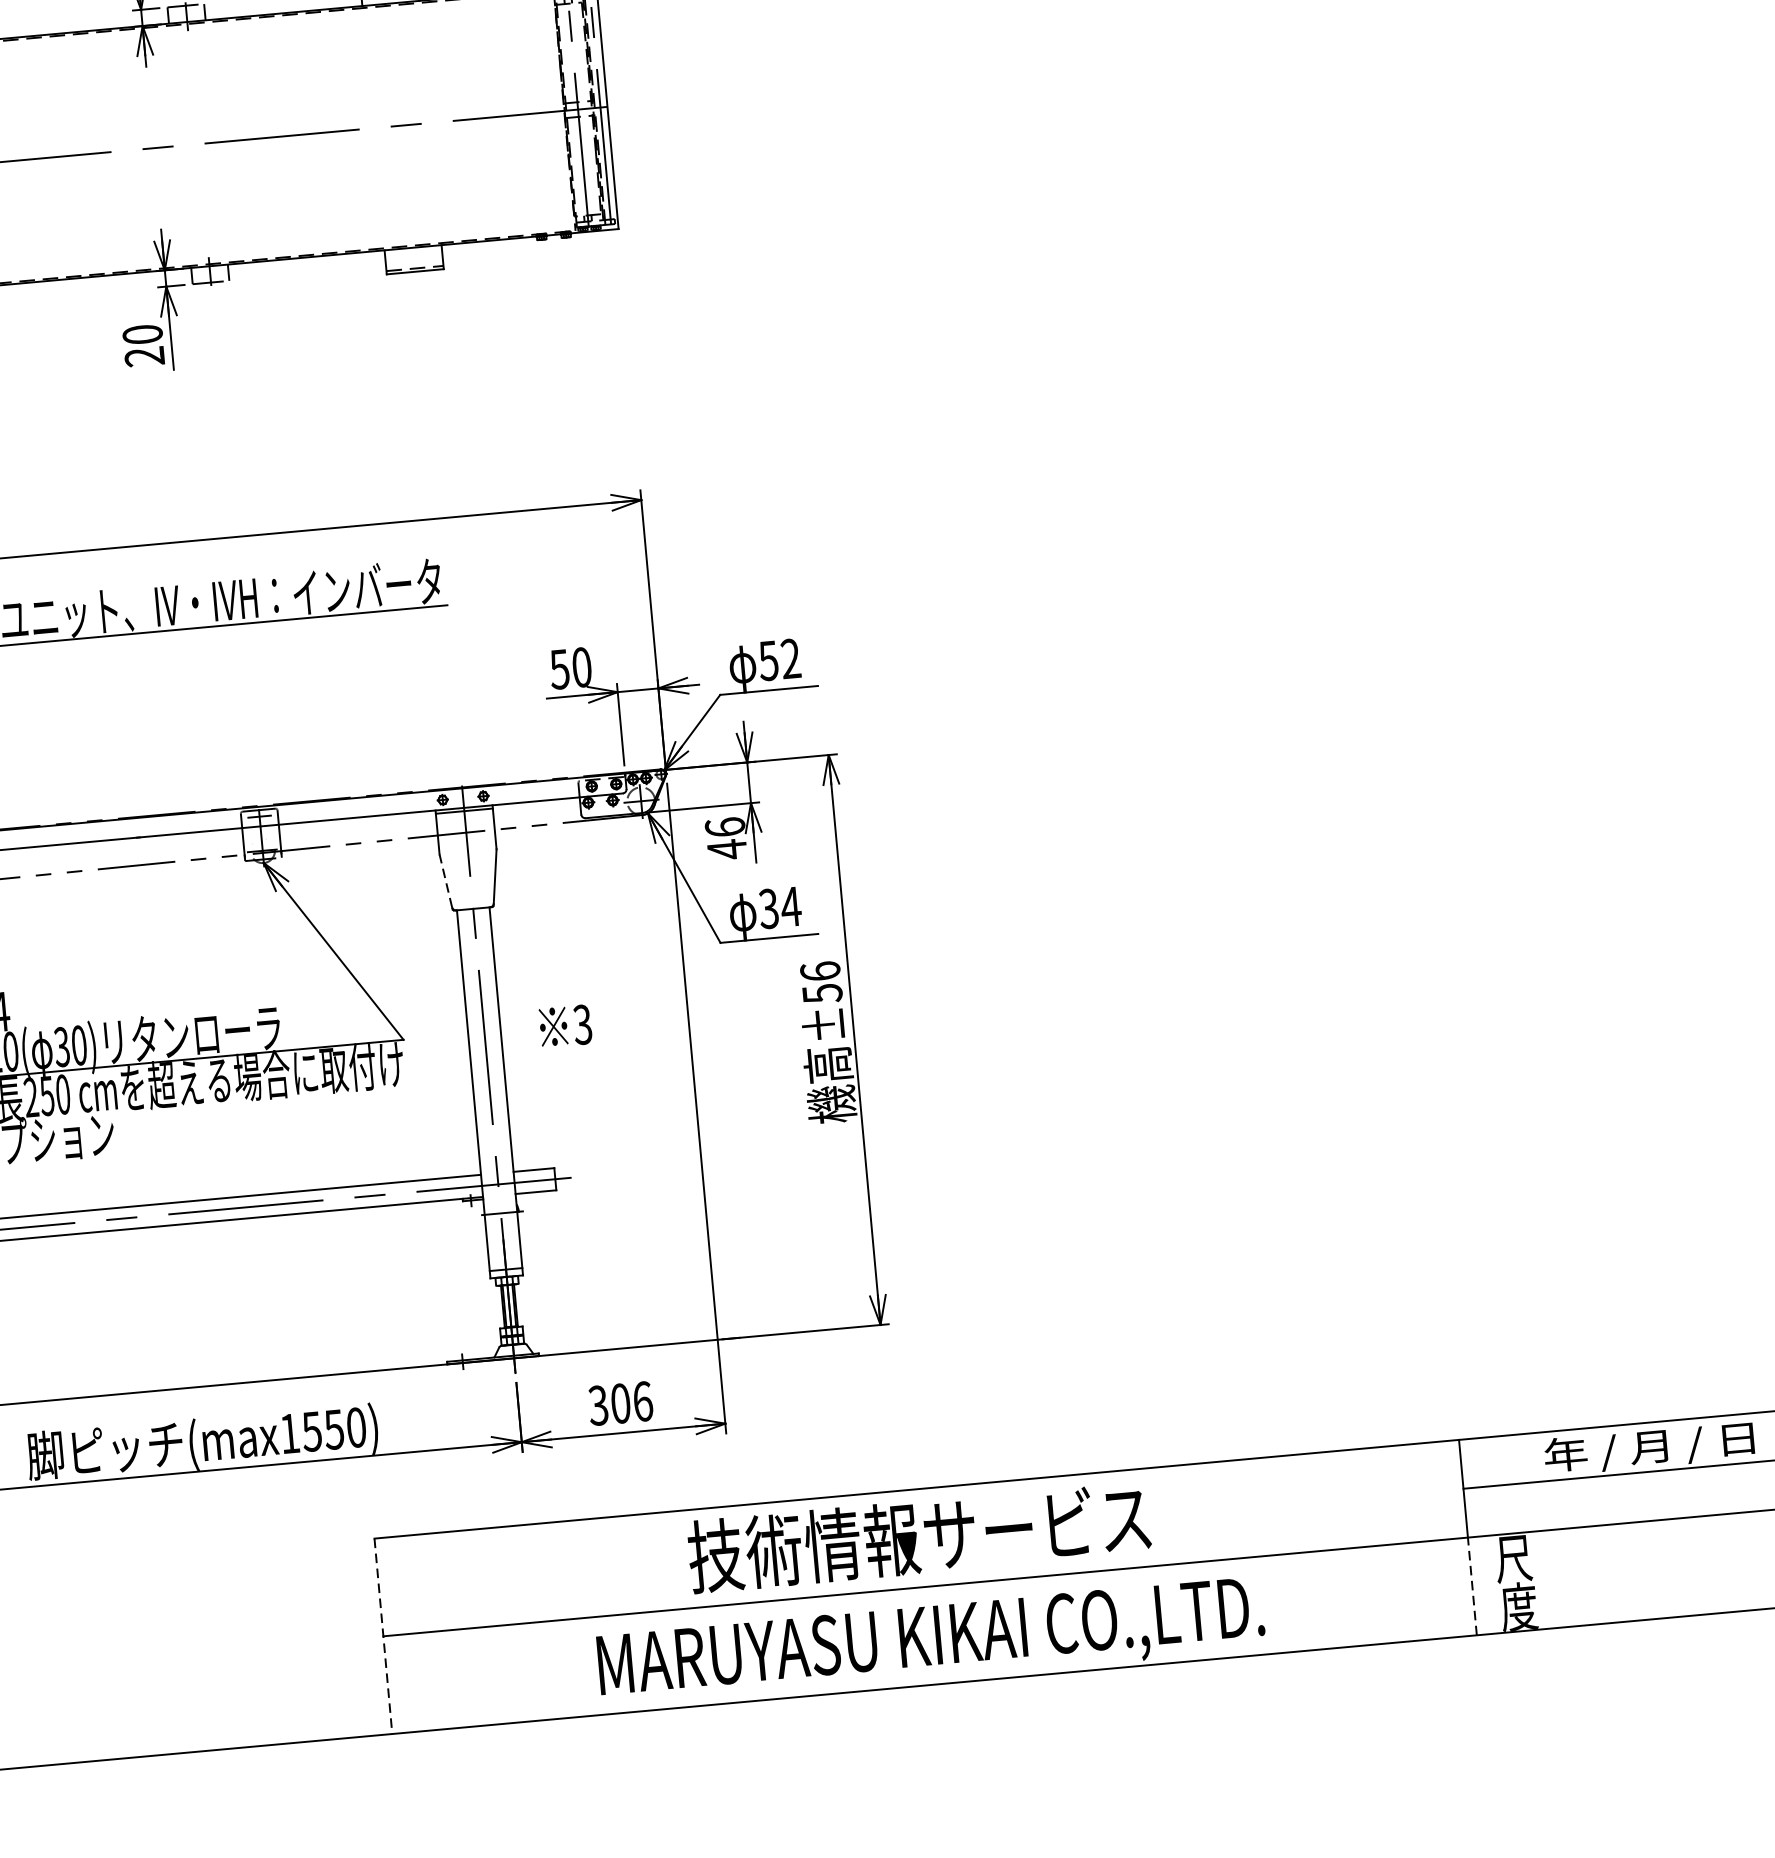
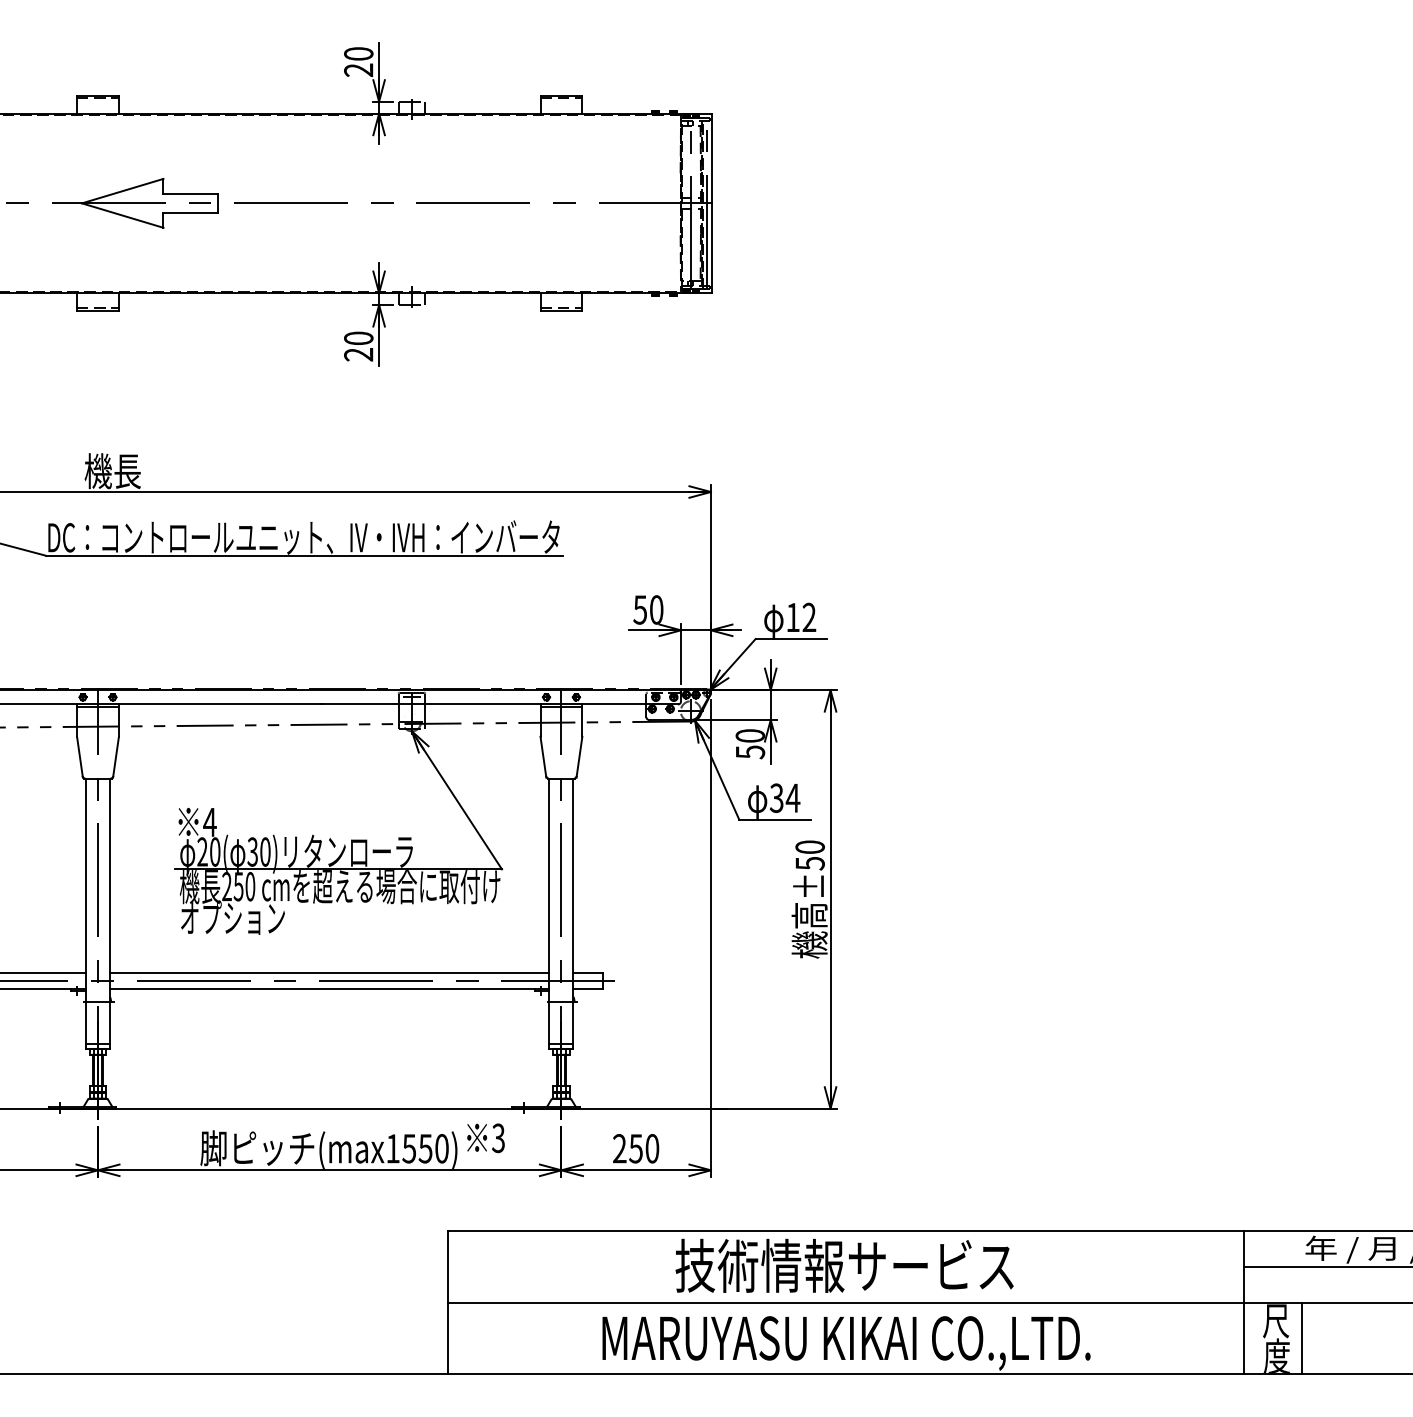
text: (767, 660) -> (792, 617), 52 -> 12
text: (726, 838) -> (750, 744), 46 -> 50
line: (446, 880) -> (543, 756), dashed -> solid
text: (819, 970) -> (809, 846), ±56 -> ±50
text: (565, 1026) -> (485, 1138), moved
text: (619, 1403) -> (635, 1148), 306 -> 250
line: (1550, 1579) -> (1301, 1338), added
line: (1472, 1586) -> (1244, 1338), dashed -> solid
line: (383, 1636) -> (447, 1302), dashed -> solid

